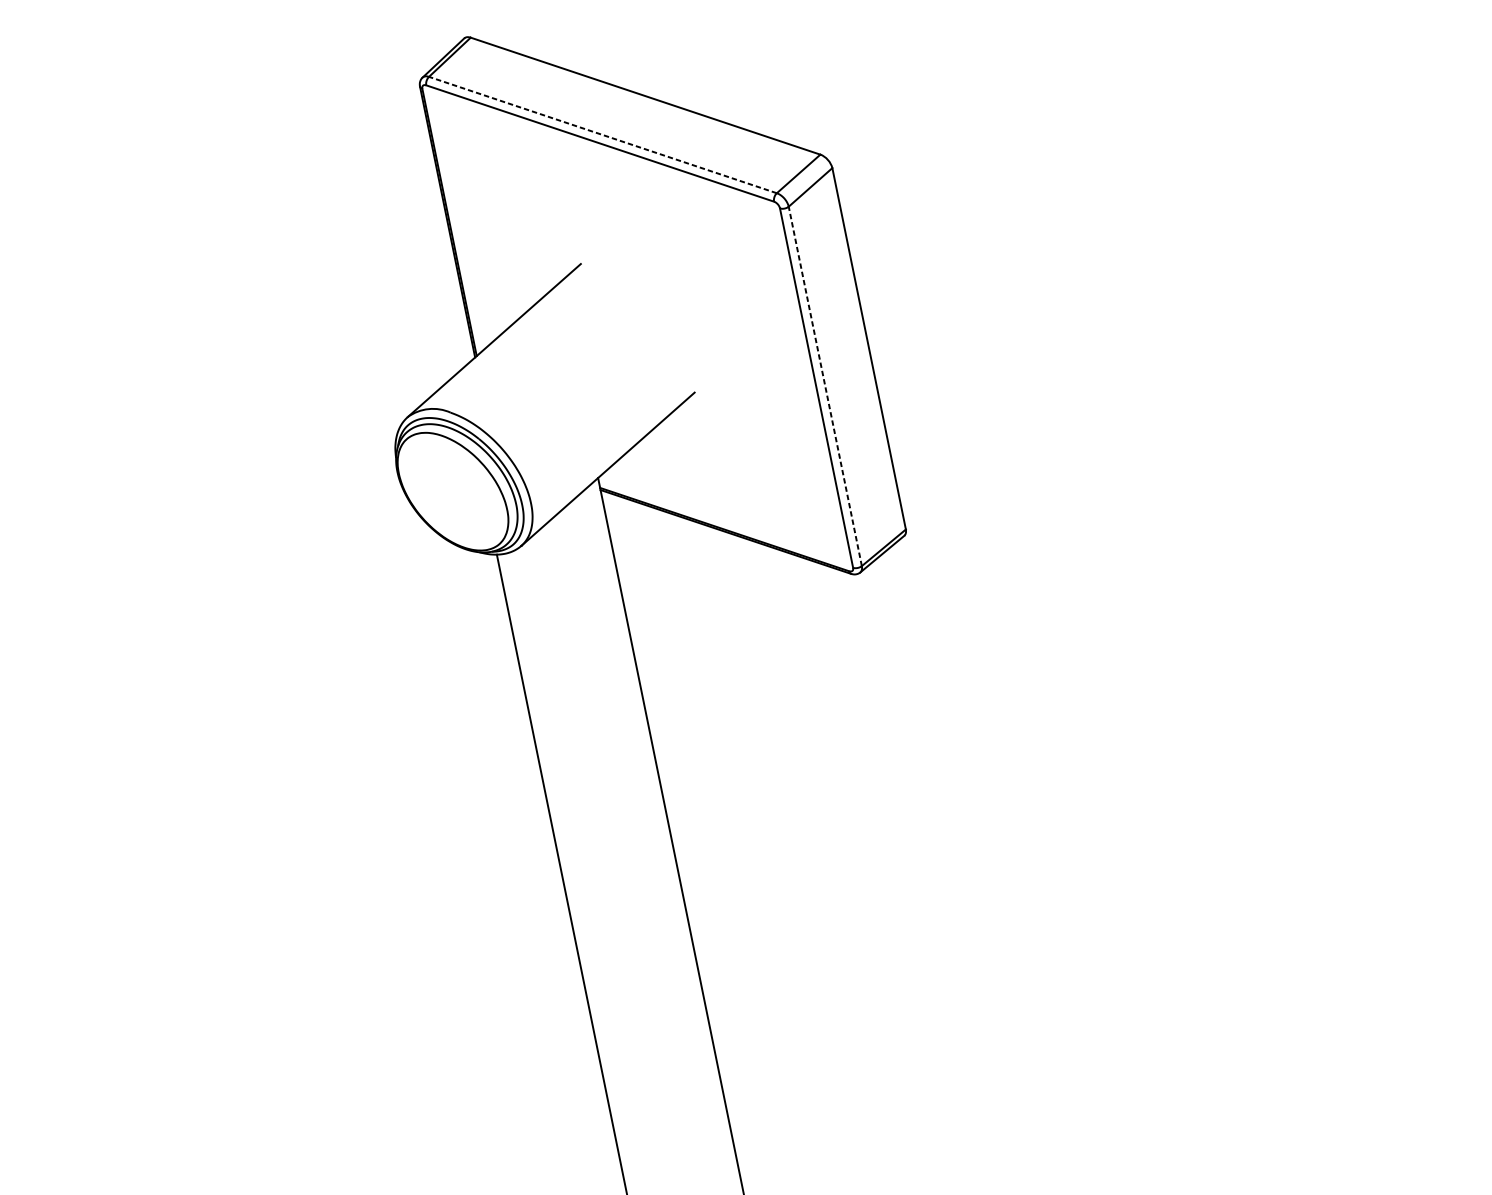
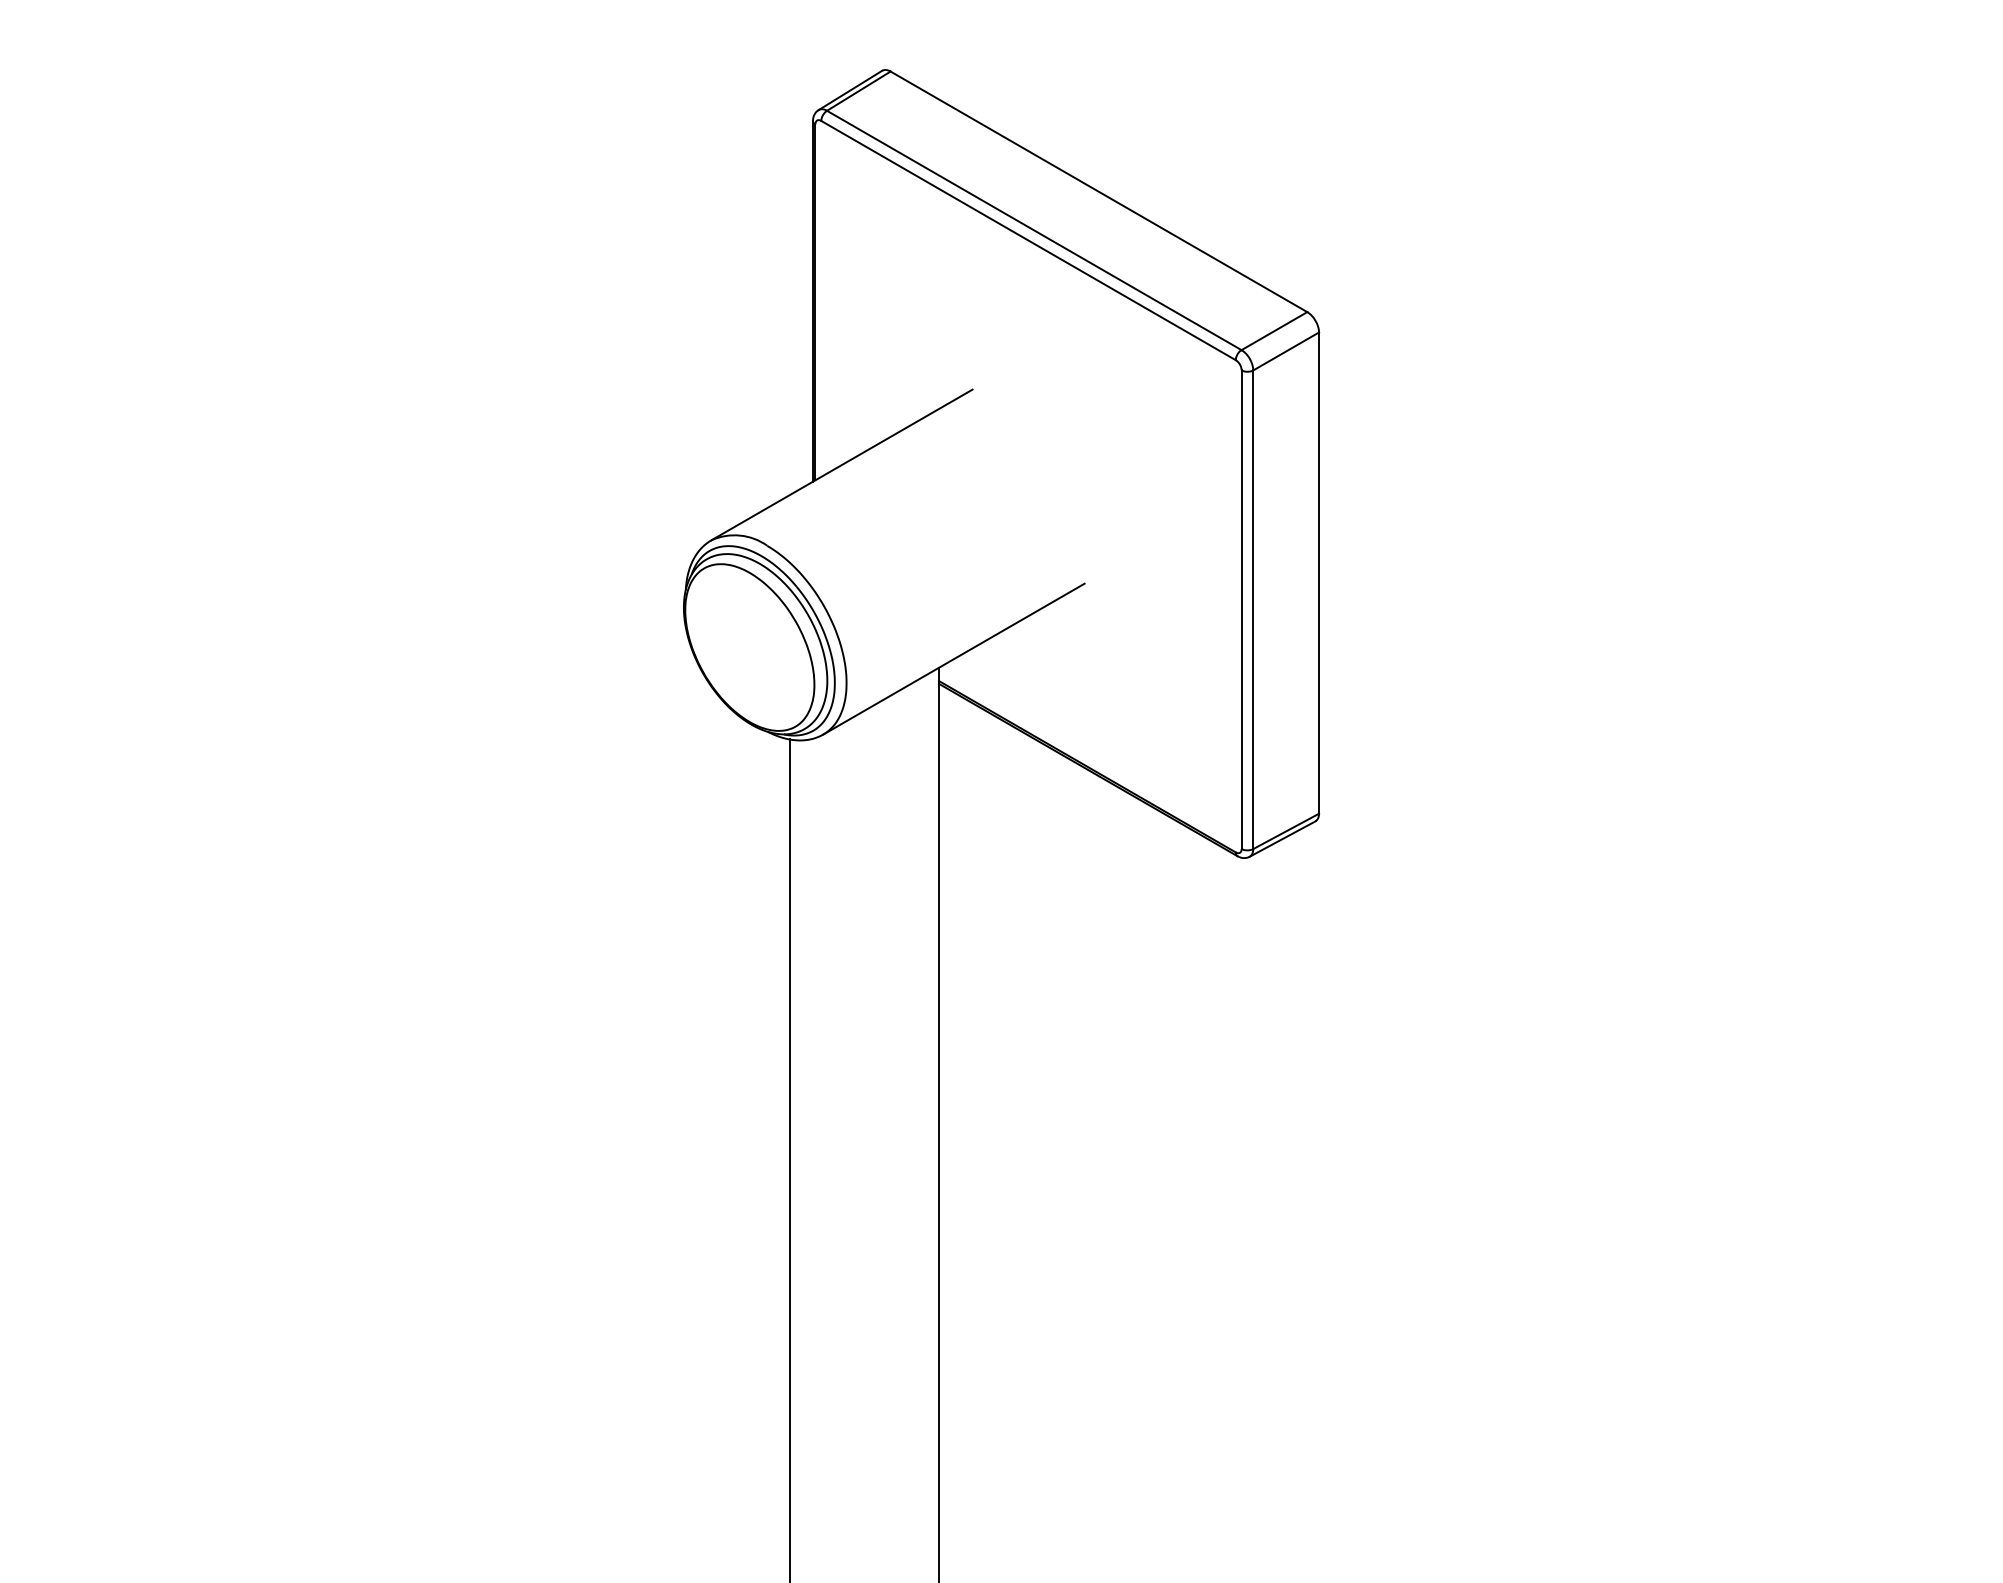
line: (602, 135) -> (1033, 230), dashed -> solid
line: (825, 386) -> (1253, 609), dashed -> solid

